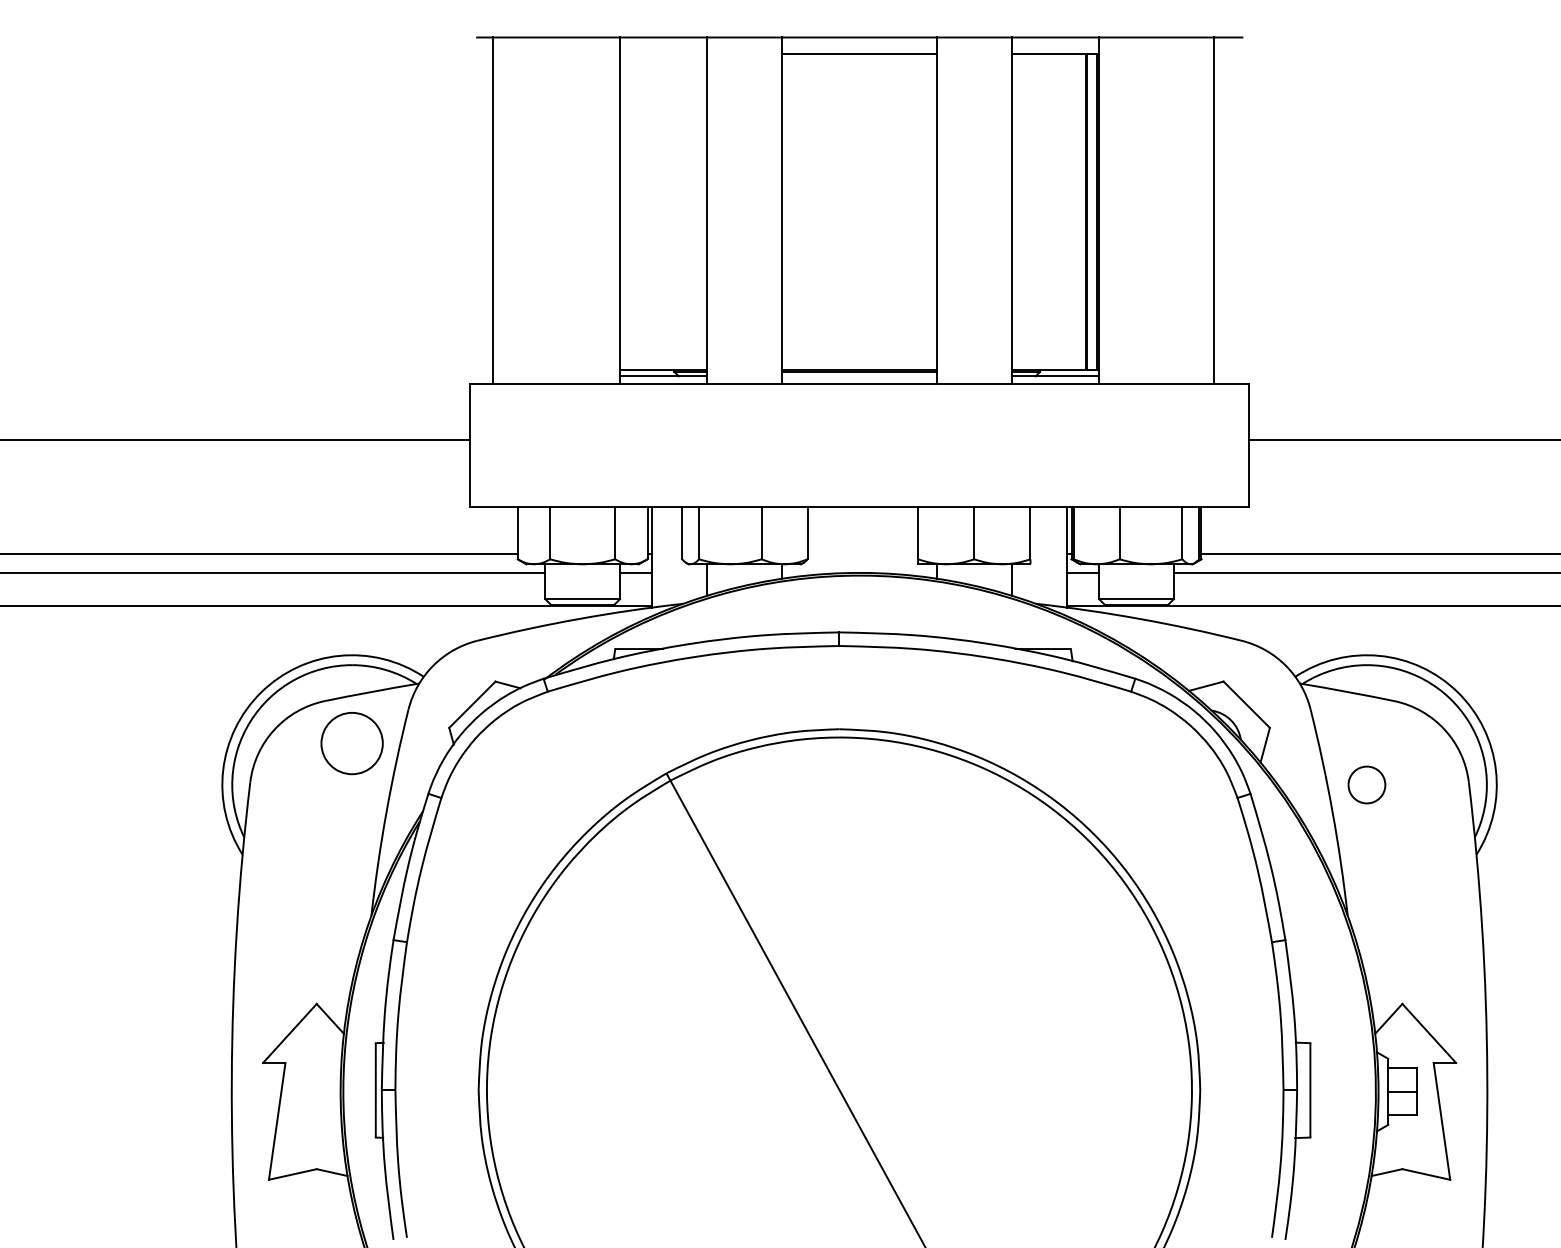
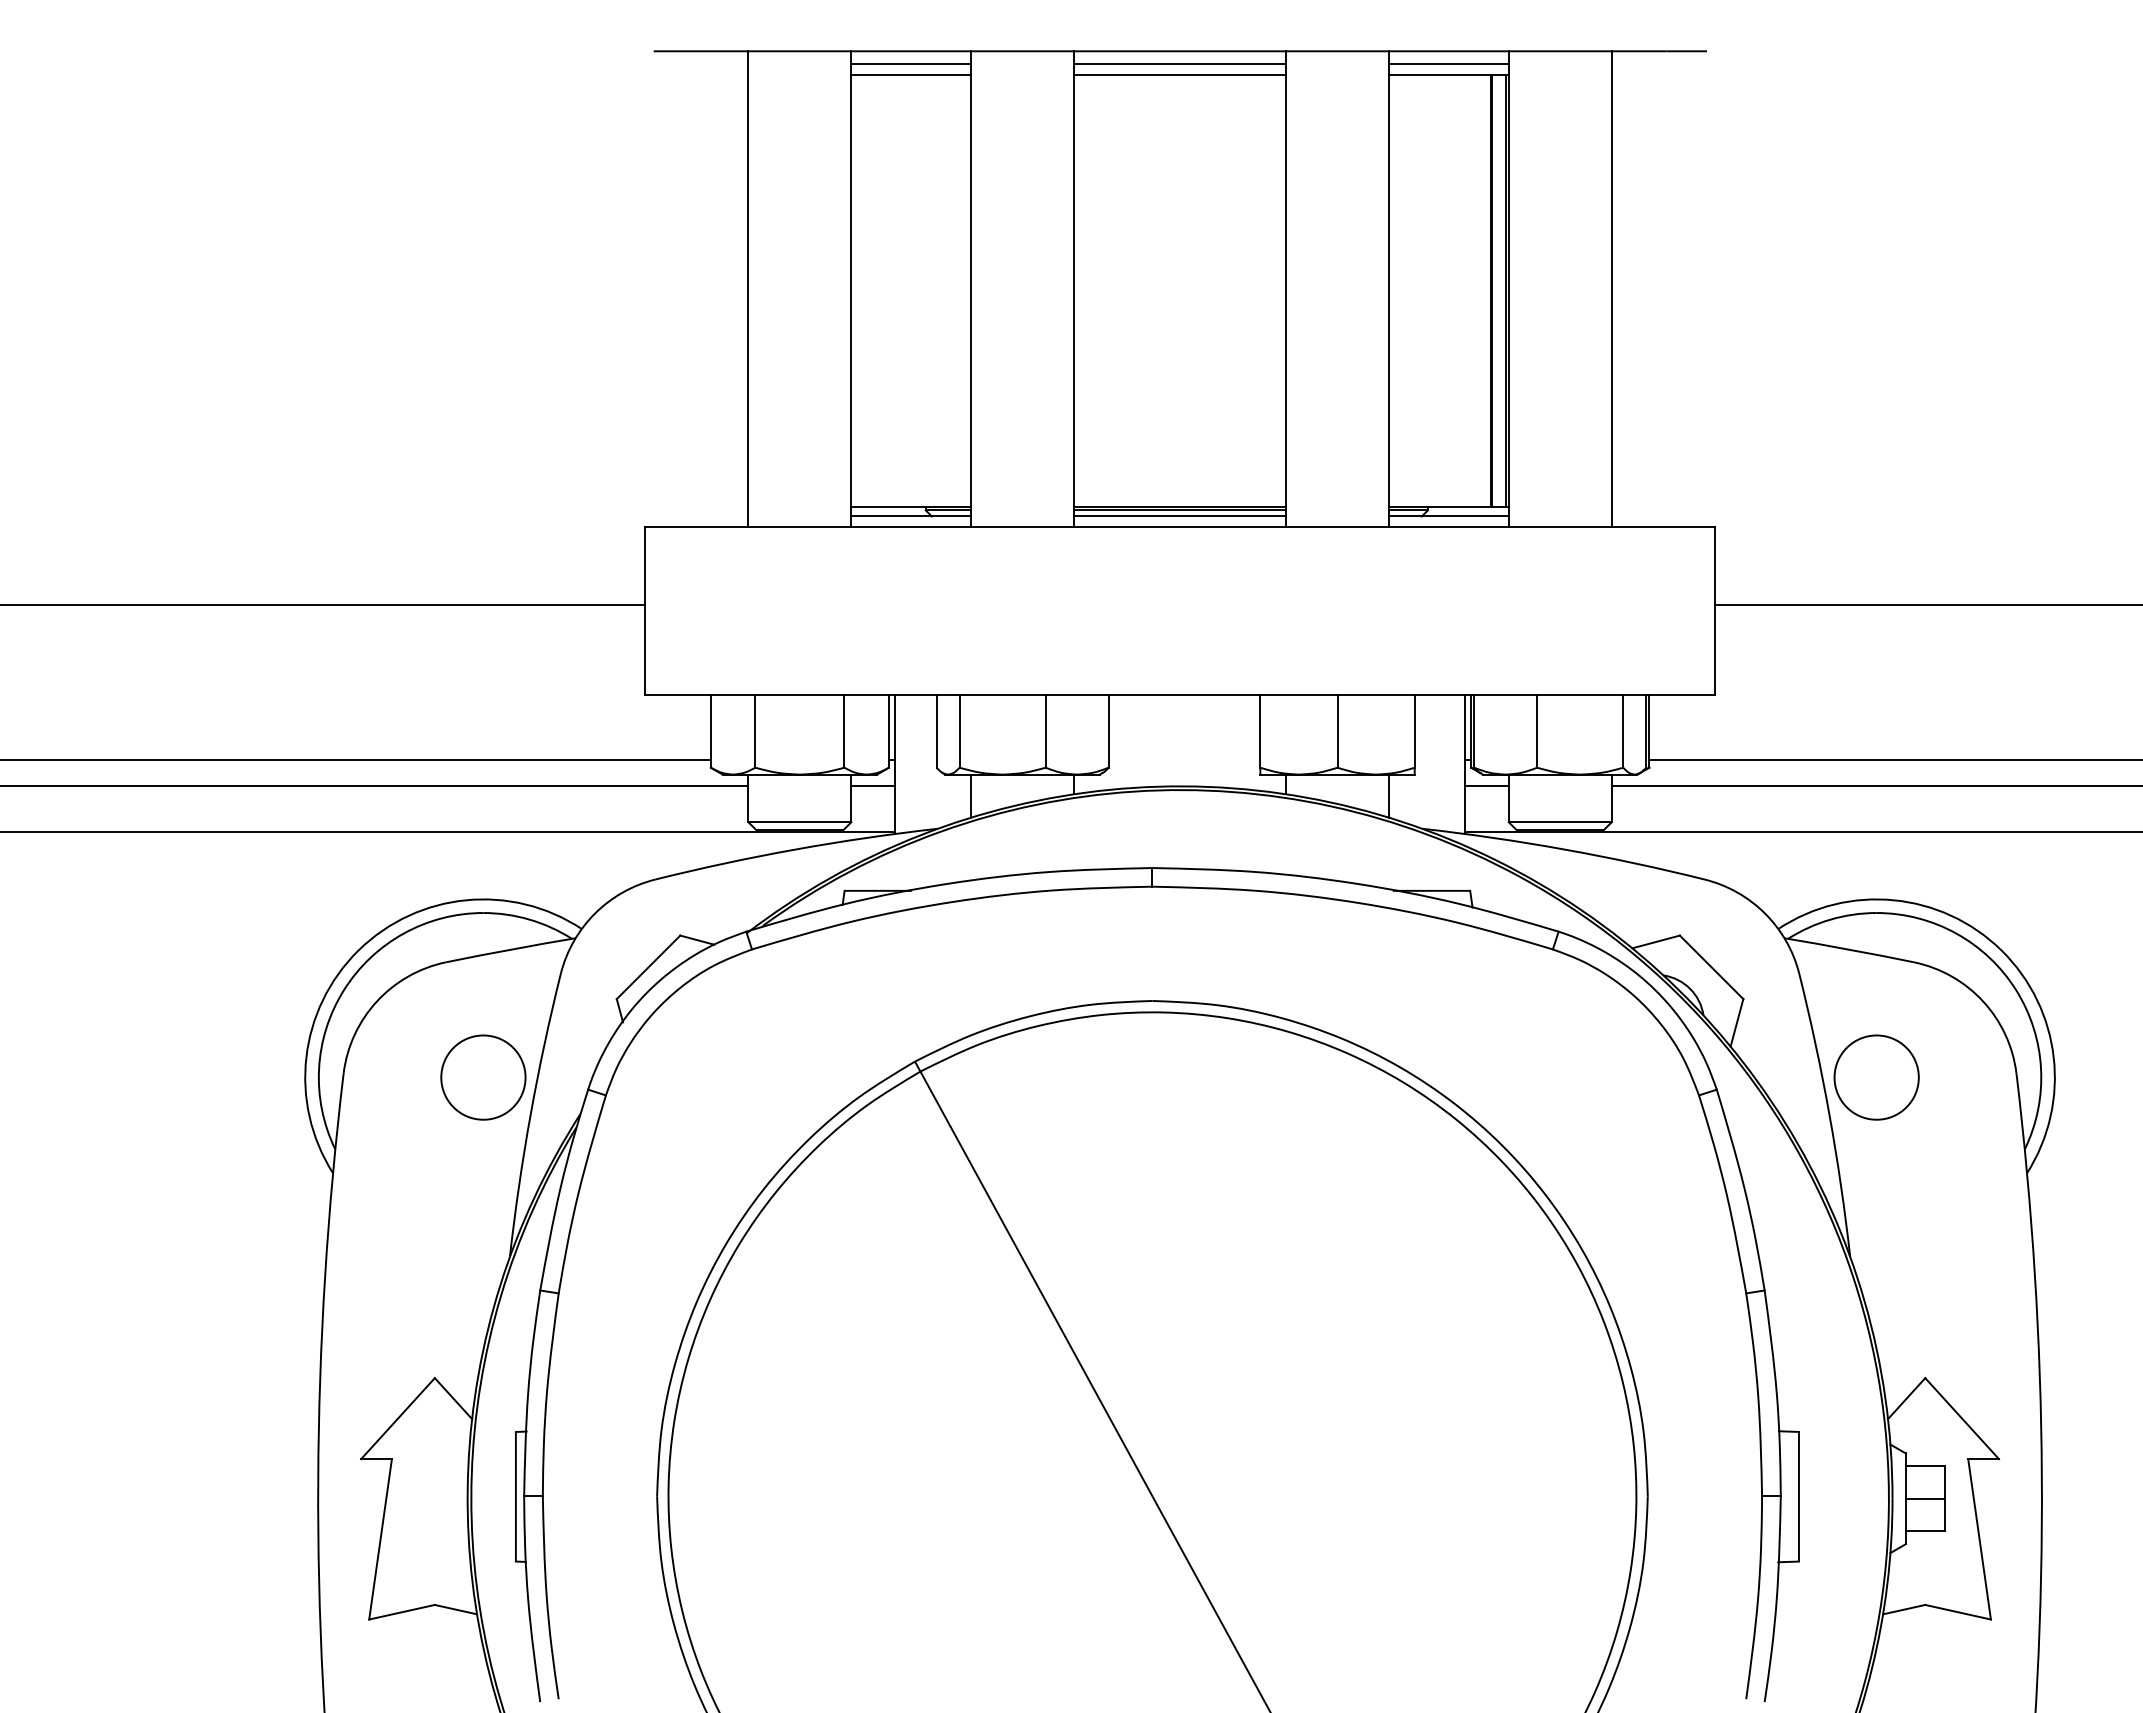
line: (663, 47) -> (911, 64), added
line: (859, 47) -> (1180, 64), added
line: (1055, 47) -> (1448, 64), added
line: (663, 54) -> (911, 74), added
line: (492, 210) -> (748, 288), moved
line: (1213, 210) -> (1611, 288), moved
line: (859, 376) -> (1180, 516), added
circle: (352, 743) -> (483, 1077), moved
circle: (1366, 784) -> (1876, 1077), size x1.67

